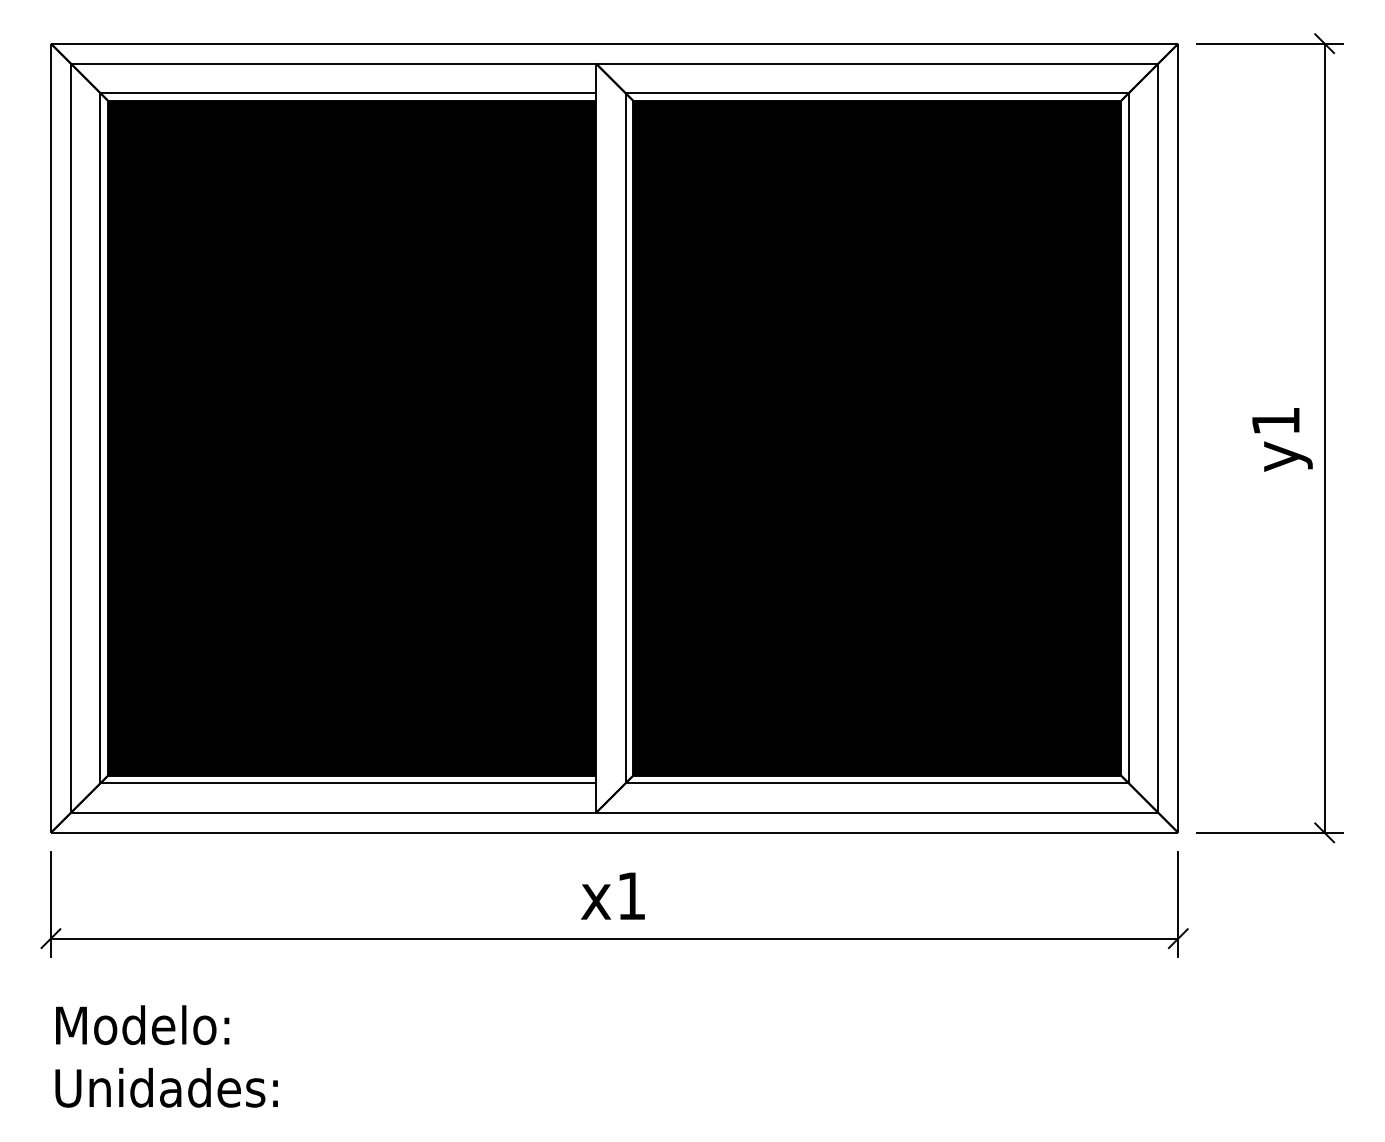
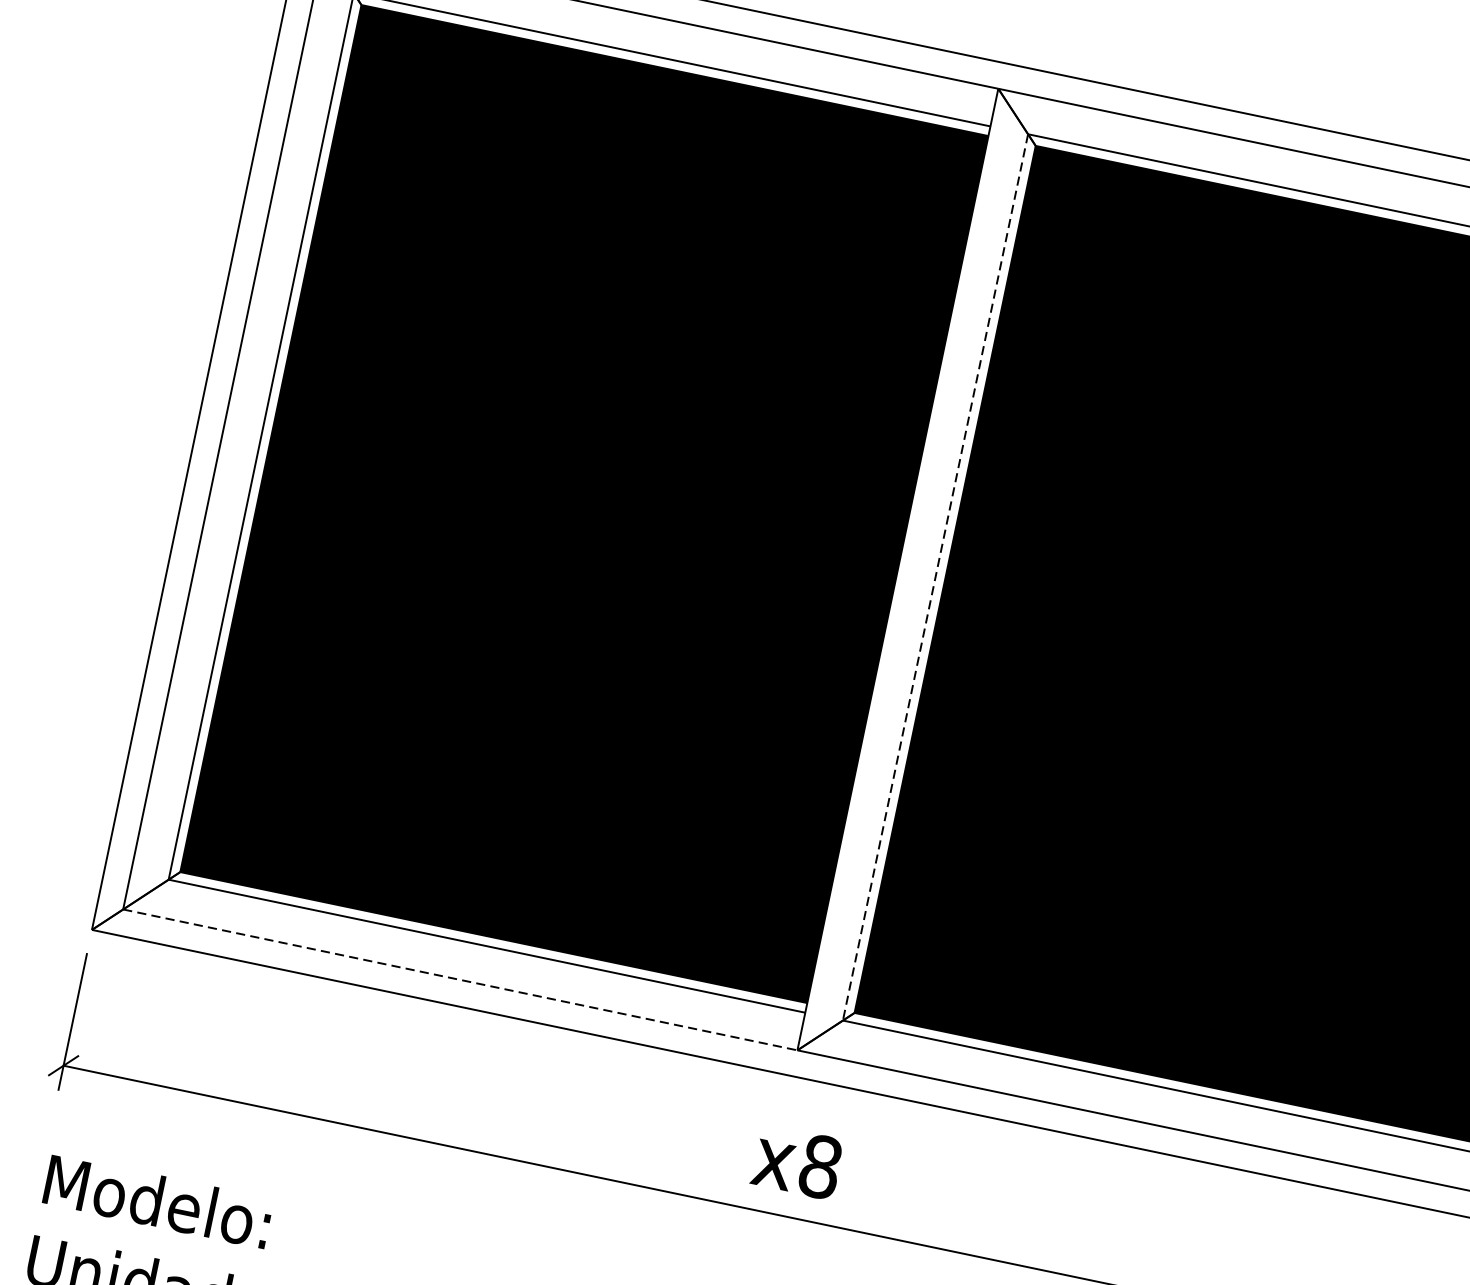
line: (625, 438) -> (935, 577), solid -> dashed
line: (333, 812) -> (460, 979), solid -> dashed
text: (631, 895) -> (820, 1166), x1 -> x8

